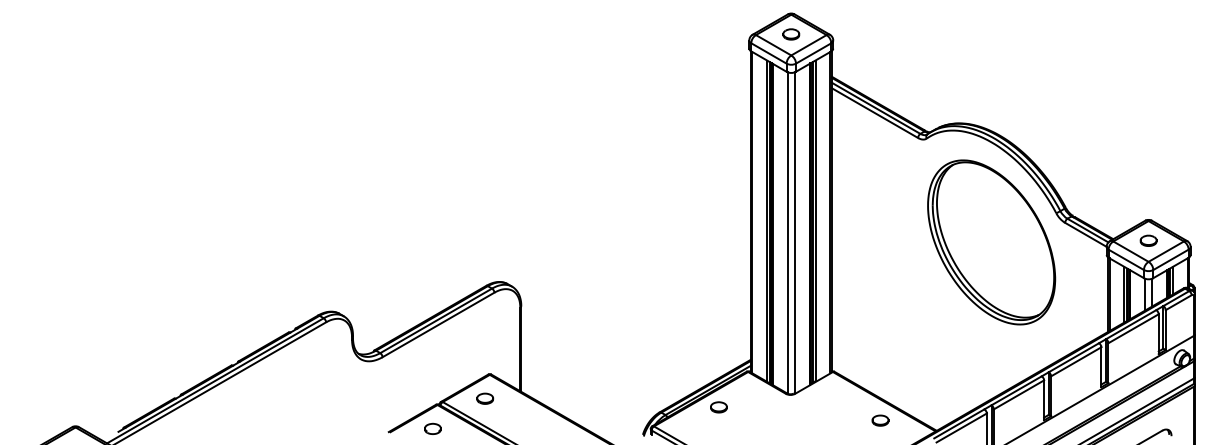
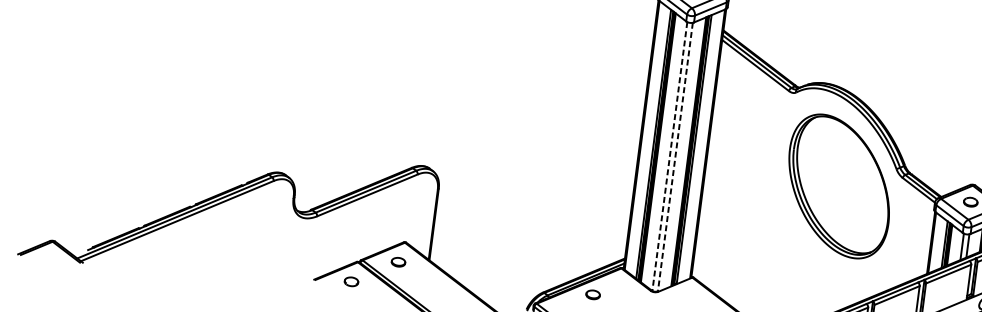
line: (788, 233) -> (670, 156), solid -> dashed
line: (794, 233) -> (675, 157), solid -> dashed

